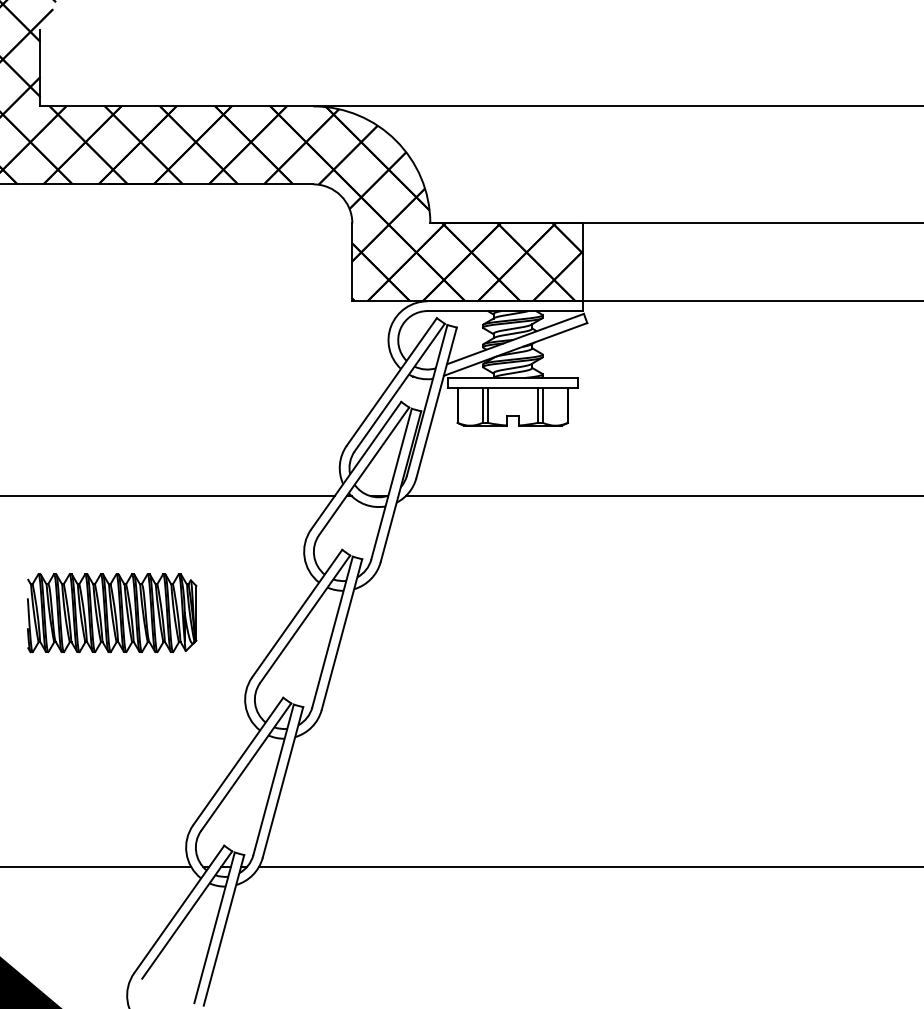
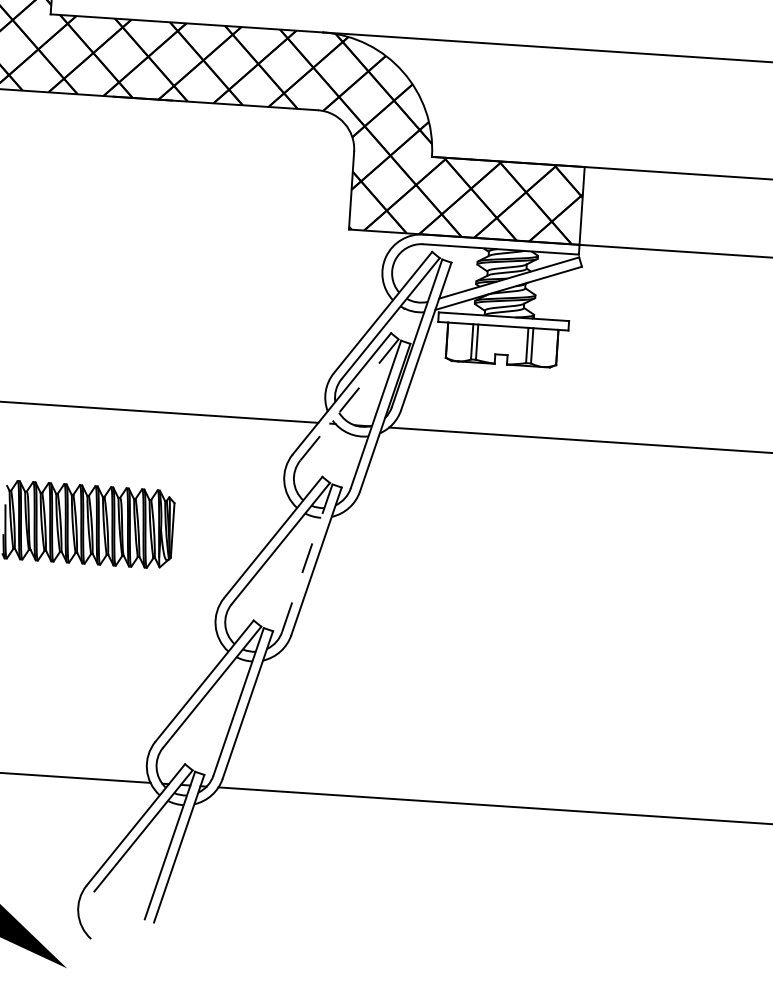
line: (364, 471) -> (349, 400), solid -> dashed
line: (332, 632) -> (307, 558), solid -> dashed

